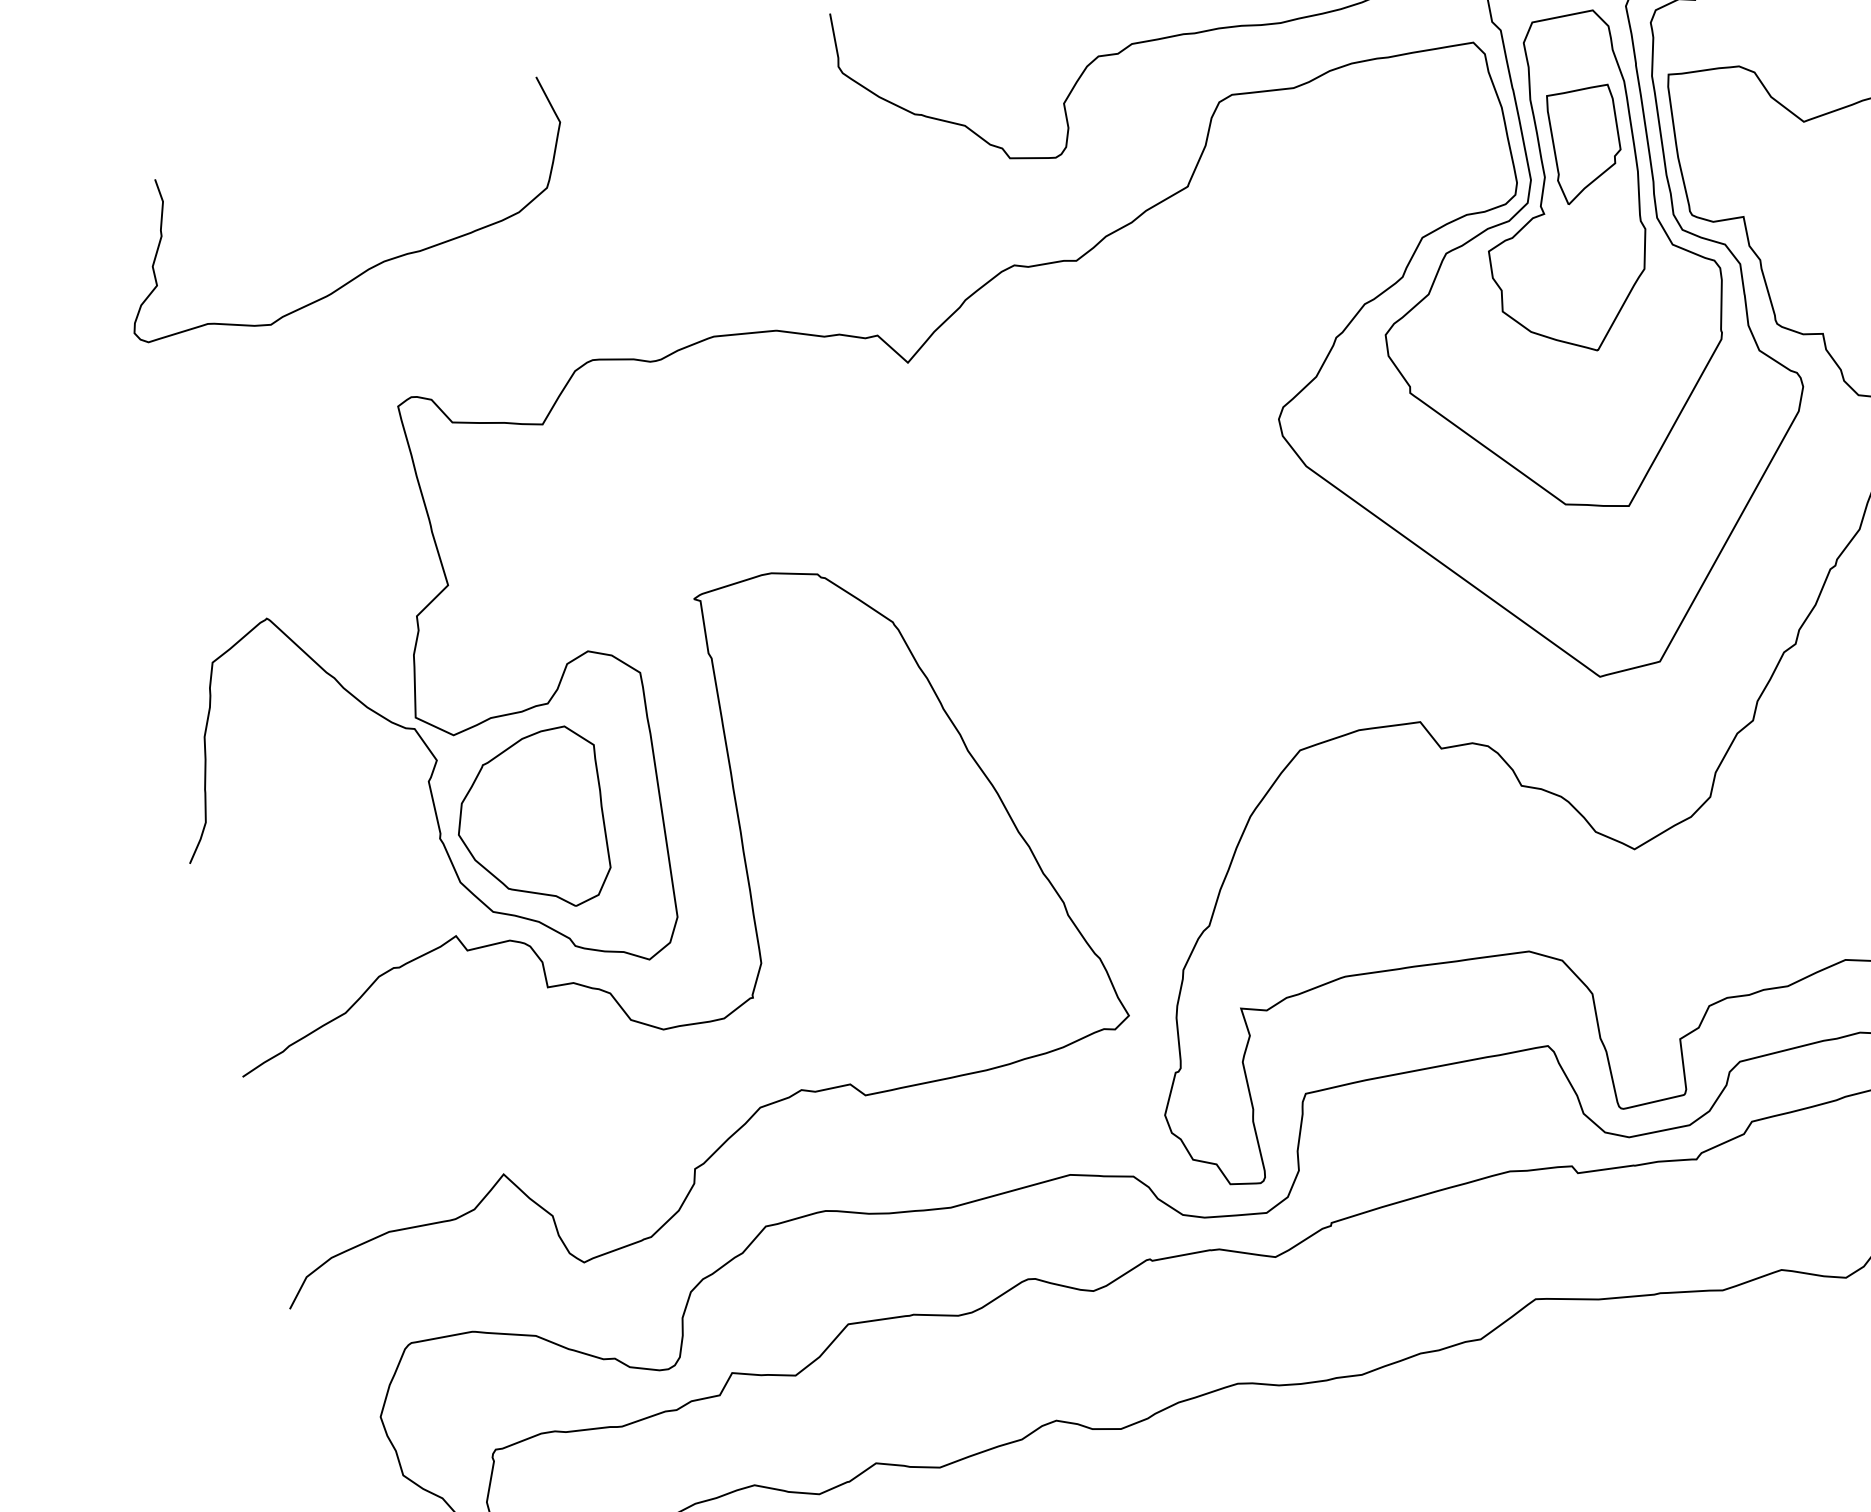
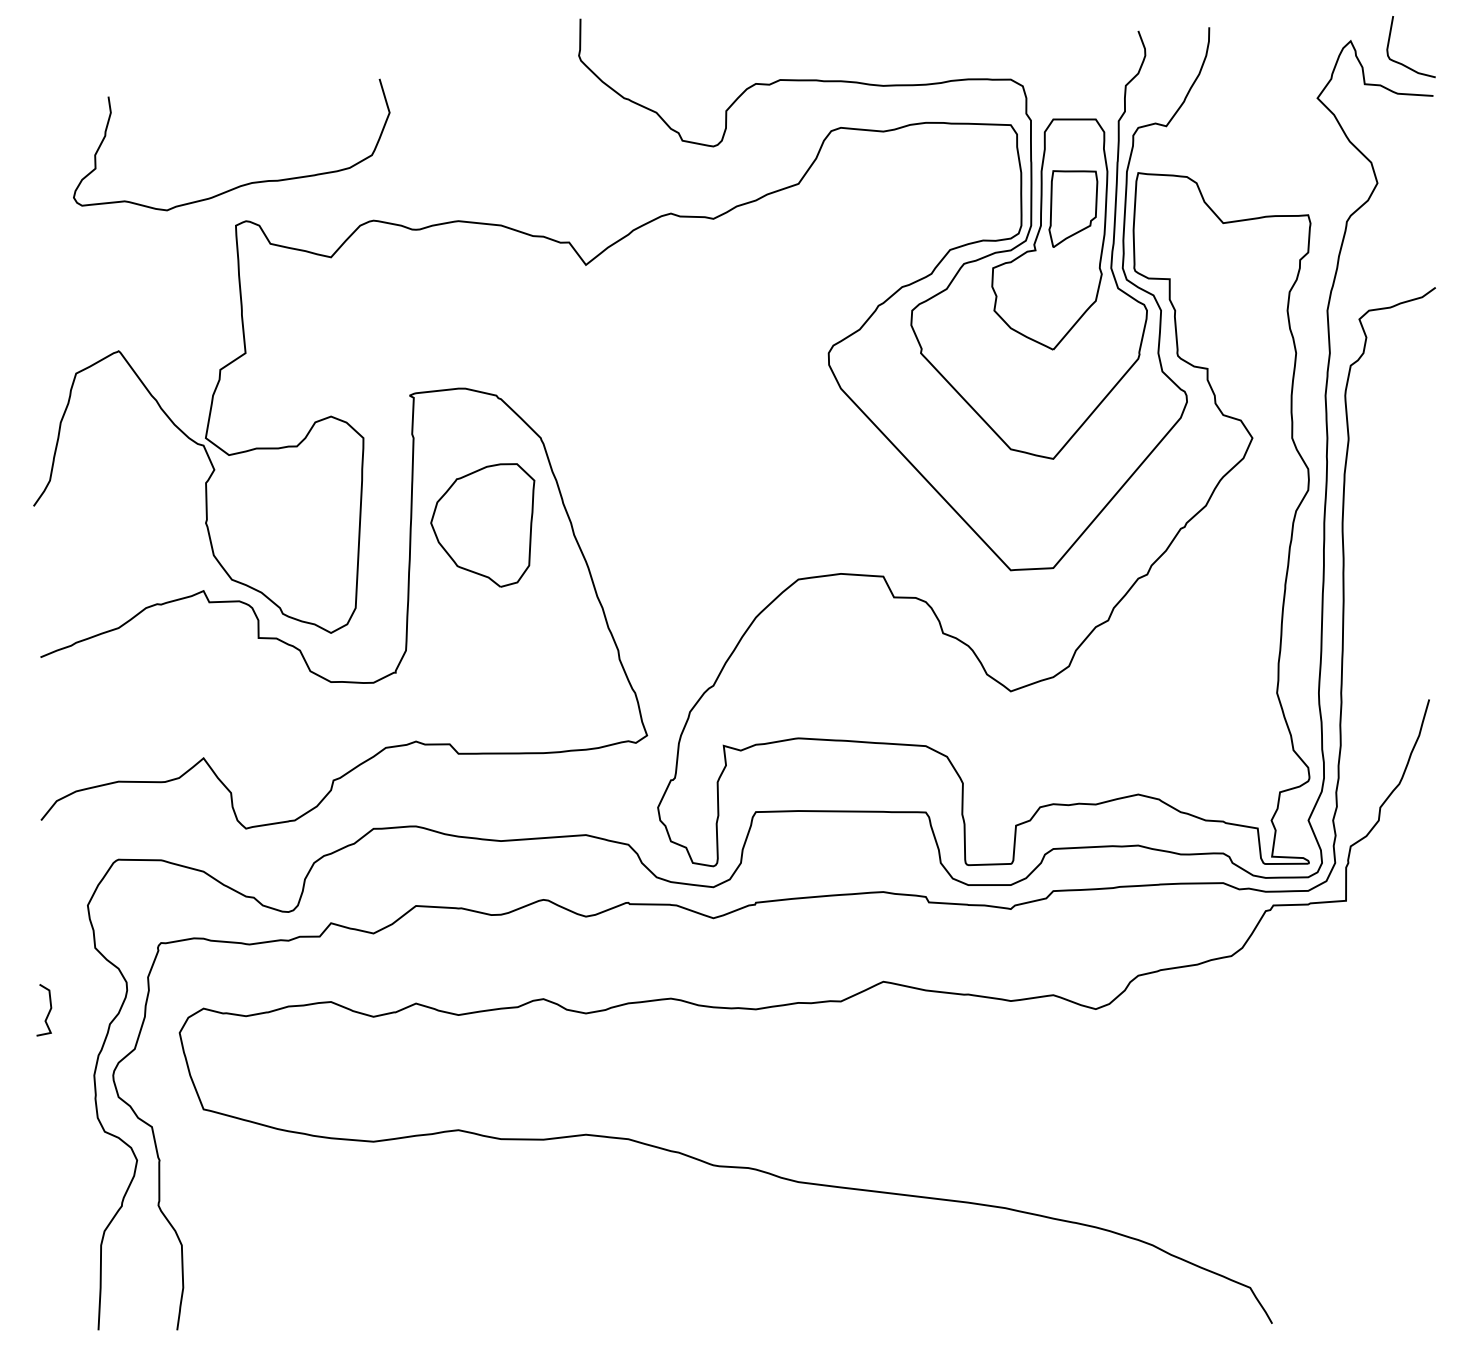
curve: (374, 264) -> (245, 183), moved
part: (532, 823) -> (482, 525), moved

